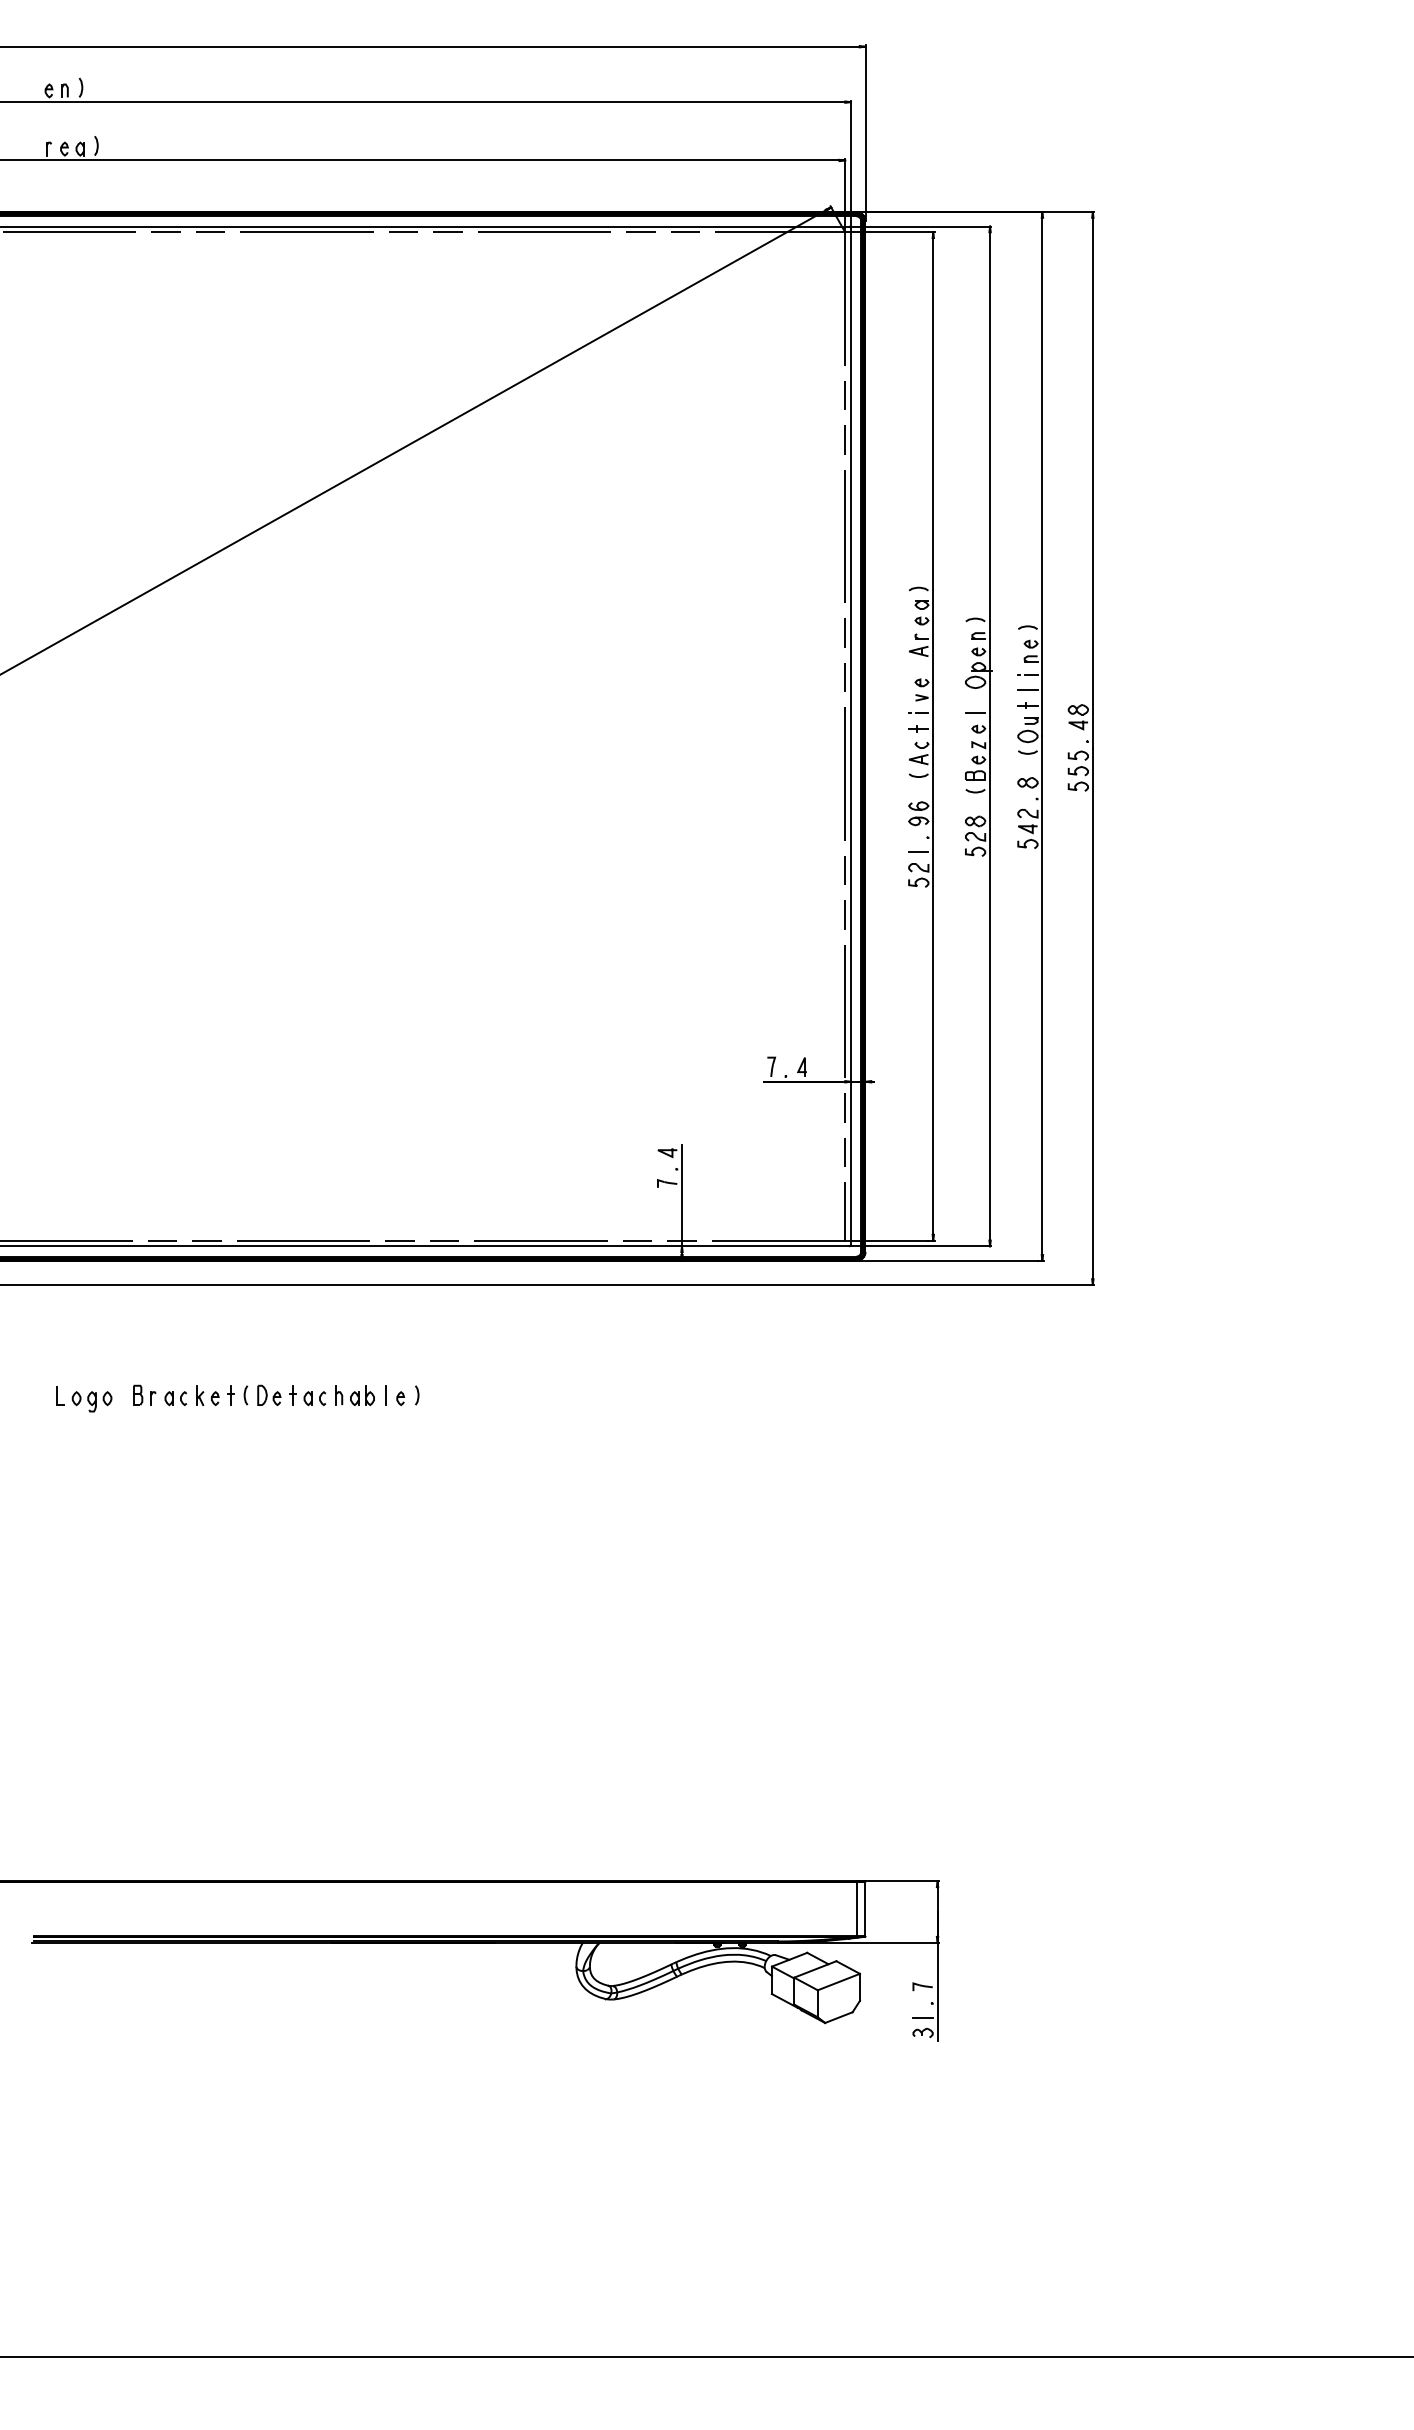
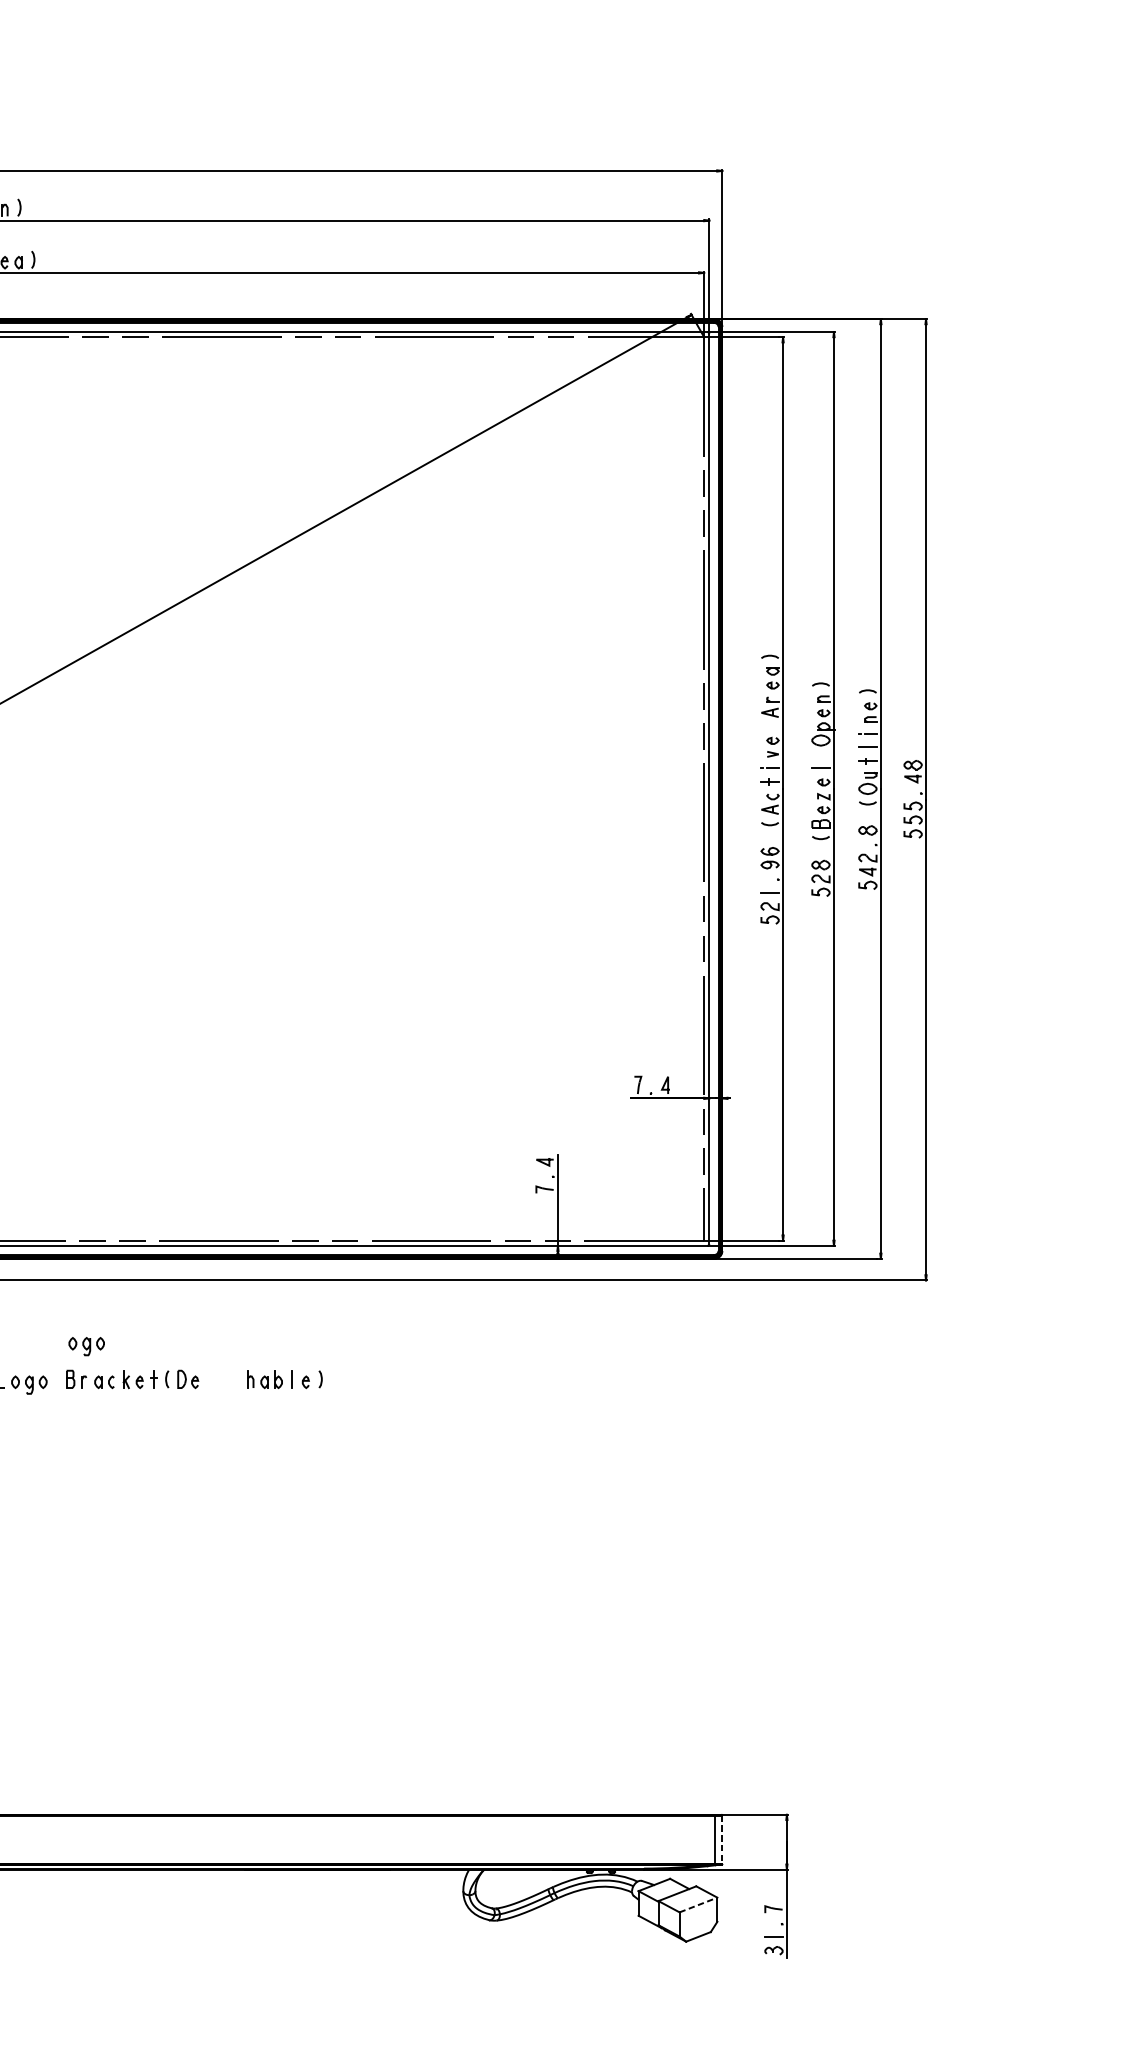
part: (155, 1358) -> (86, 1346), added
part: (307, 1395) -> (222, 1379), removed
line: (865, 1909) -> (722, 1840), solid -> dashed
line: (838, 1982) -> (698, 1905), solid -> dashed

